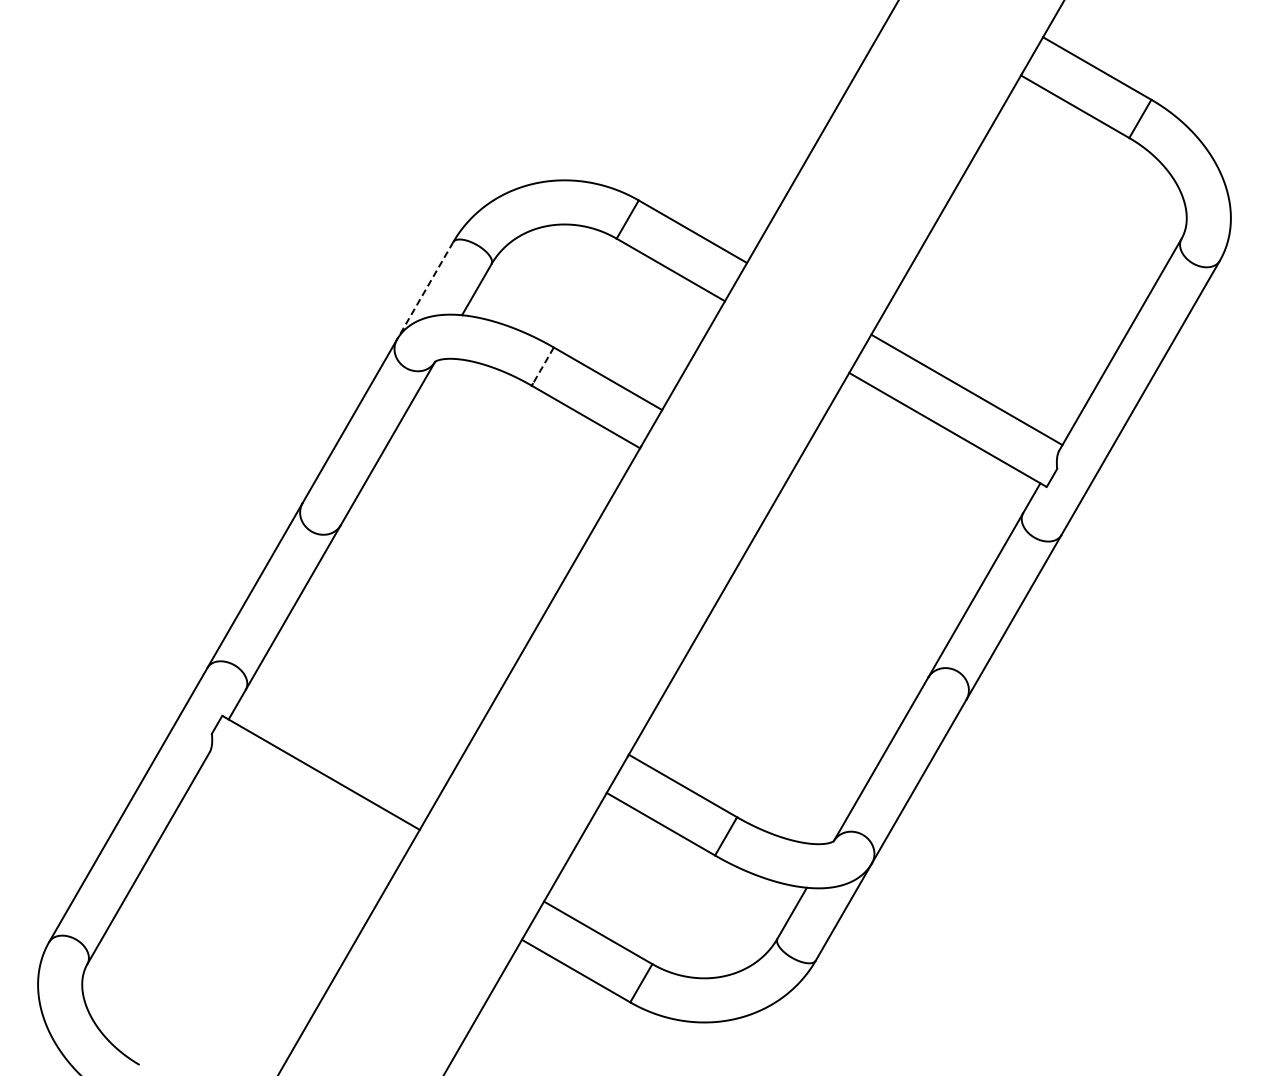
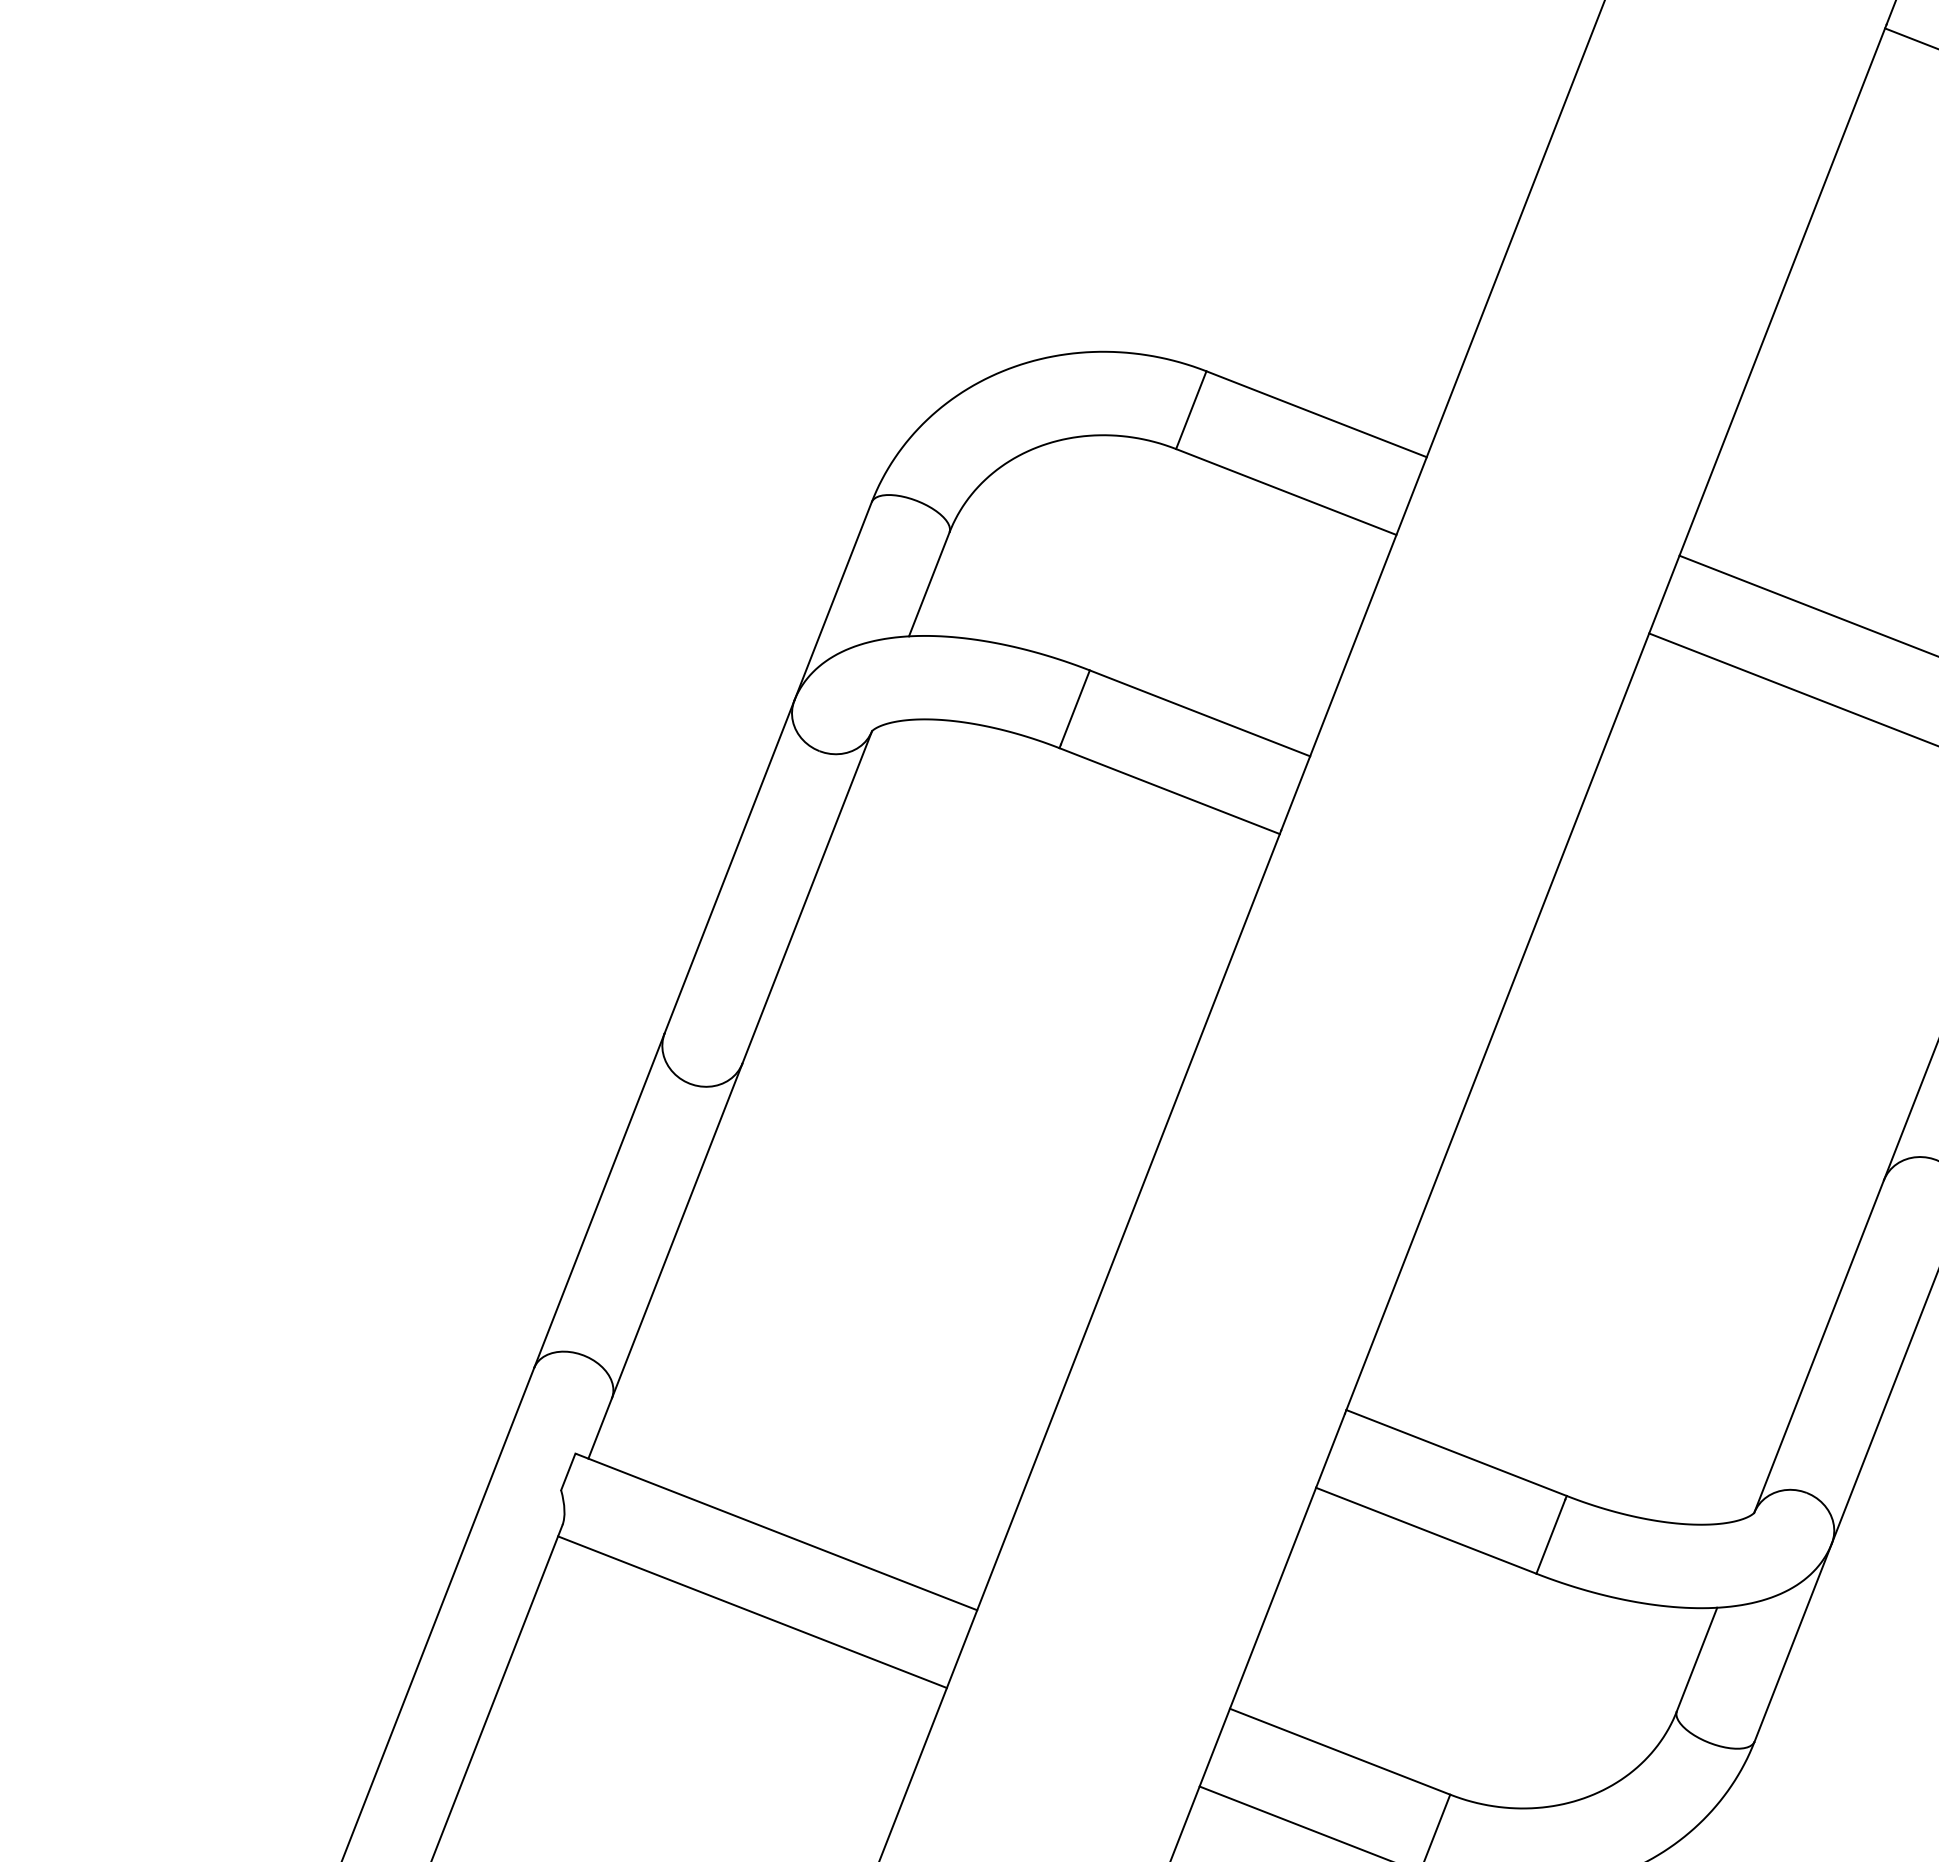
line: (424, 291) -> (832, 602), dashed -> solid
line: (543, 366) -> (1075, 708), dashed -> solid
line: (301, 812) -> (751, 1611), added

